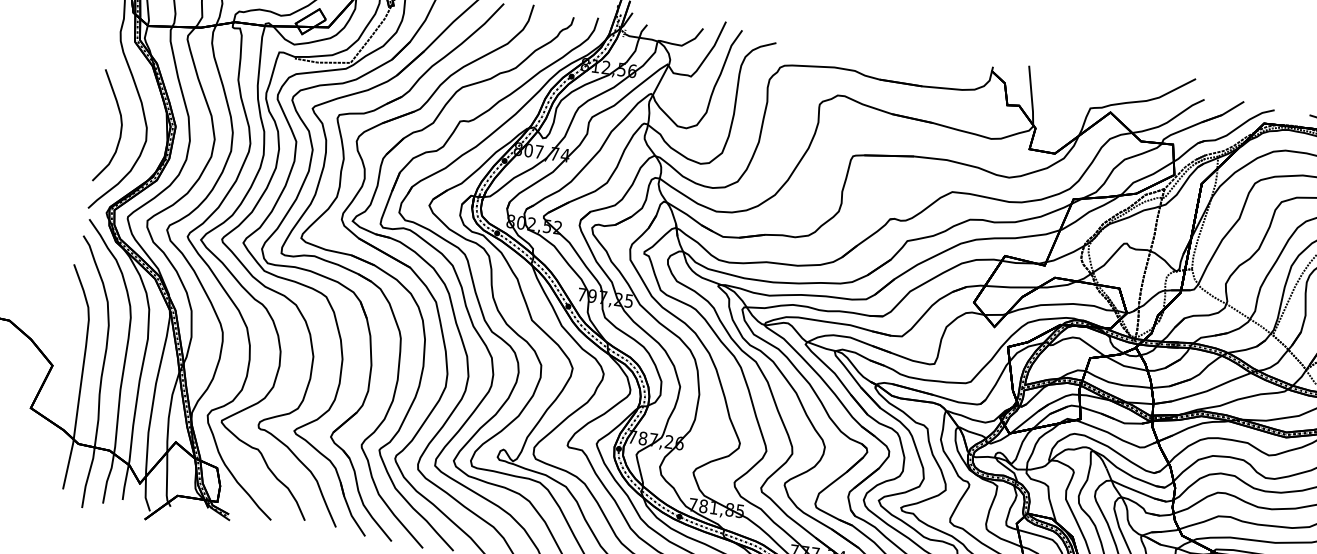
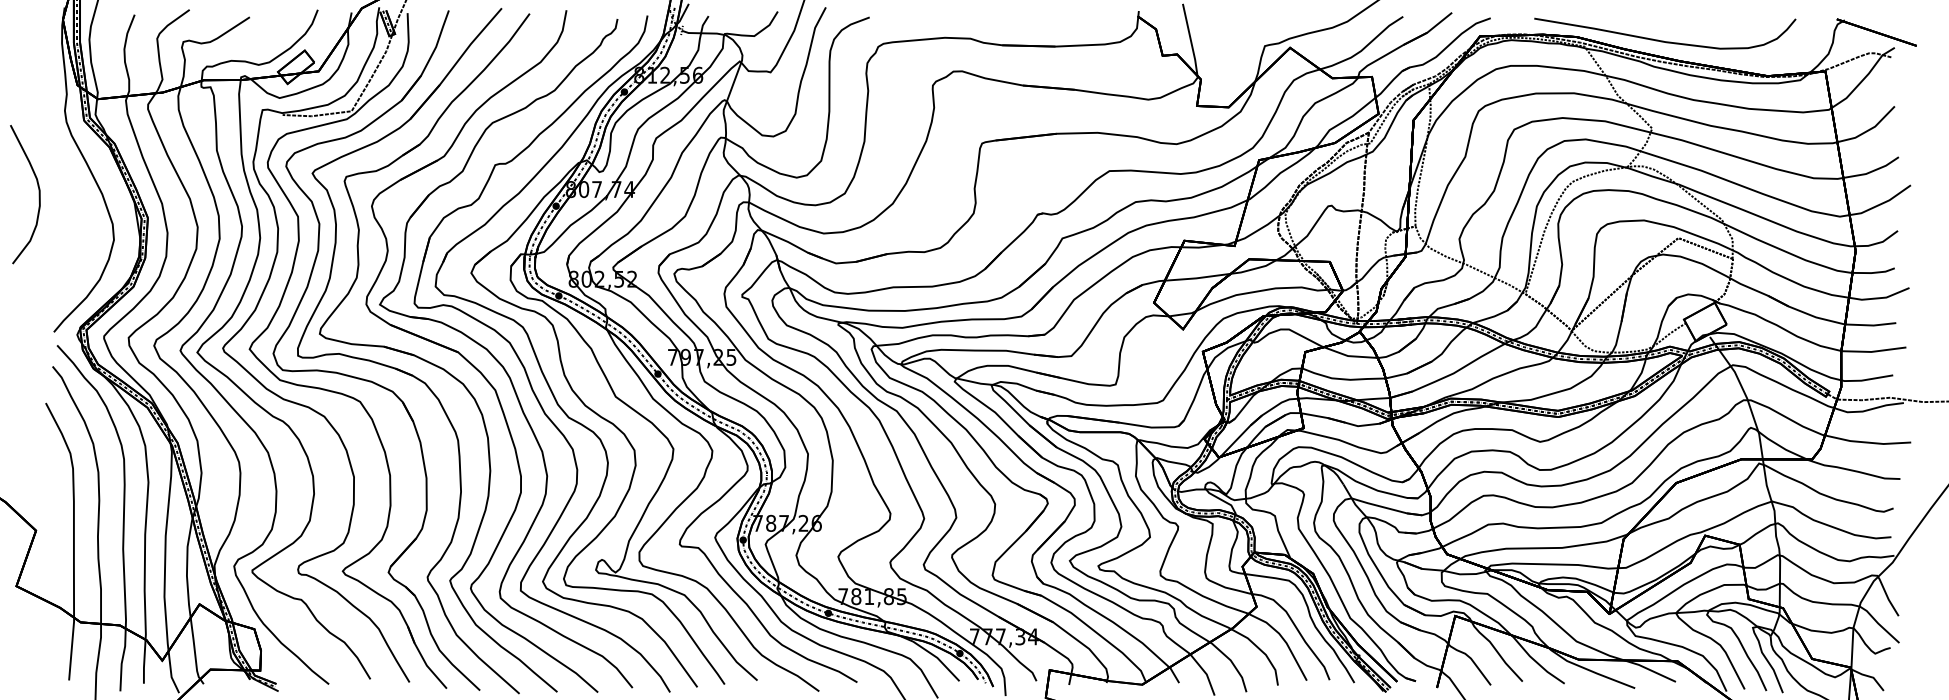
curve: (120, 127) -> (38, 194), moved

